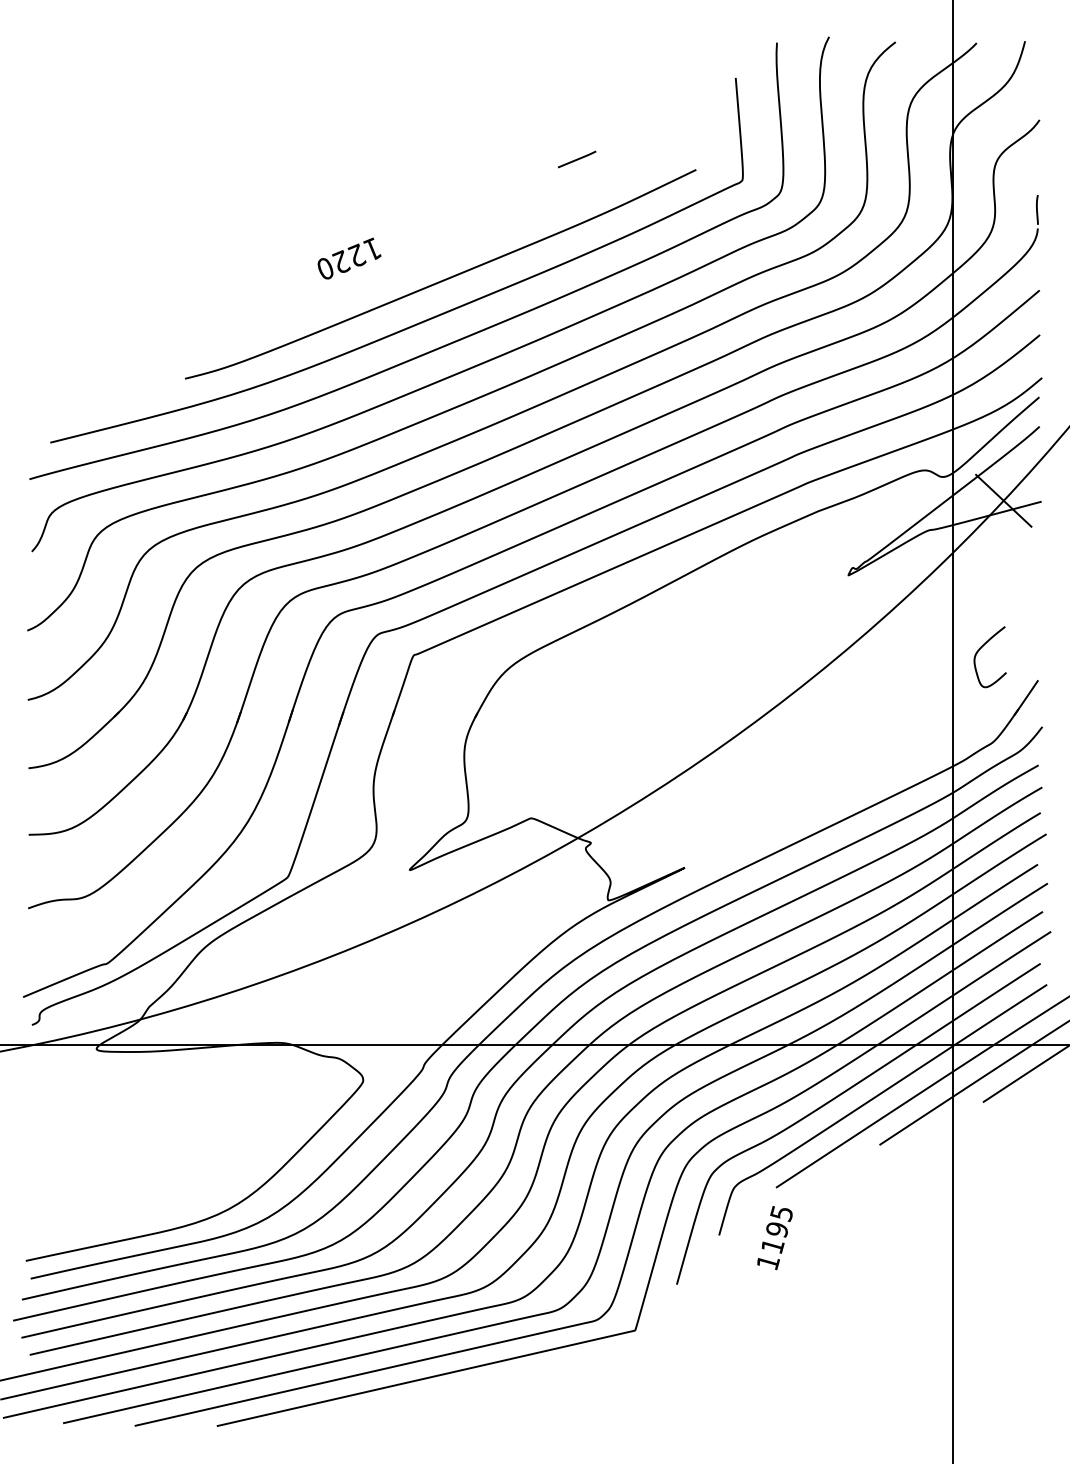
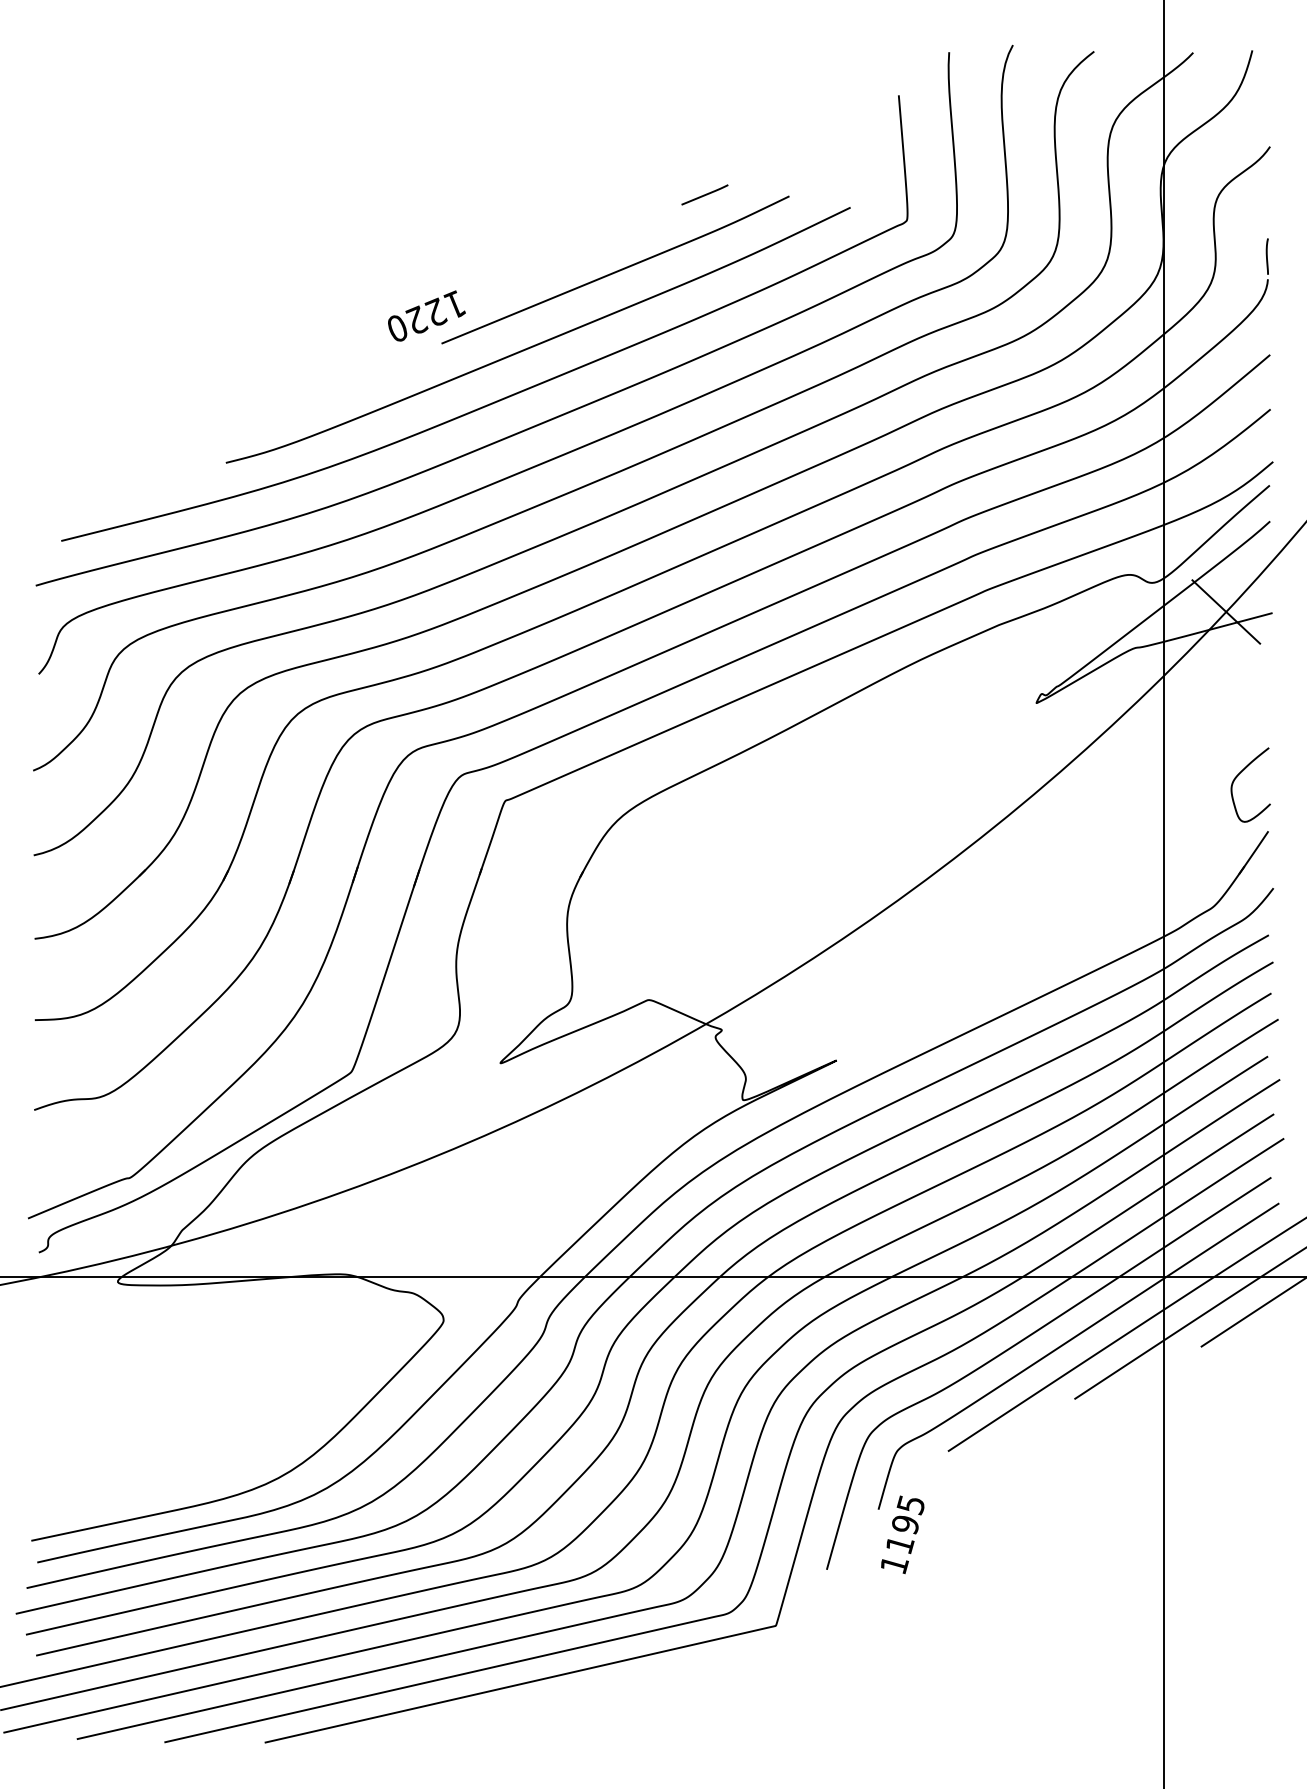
curve: (504, 221) -> (616, 270), added
curve: (980, 650) -> (1238, 776), moved
text: (774, 1237) -> (902, 1534), moved

